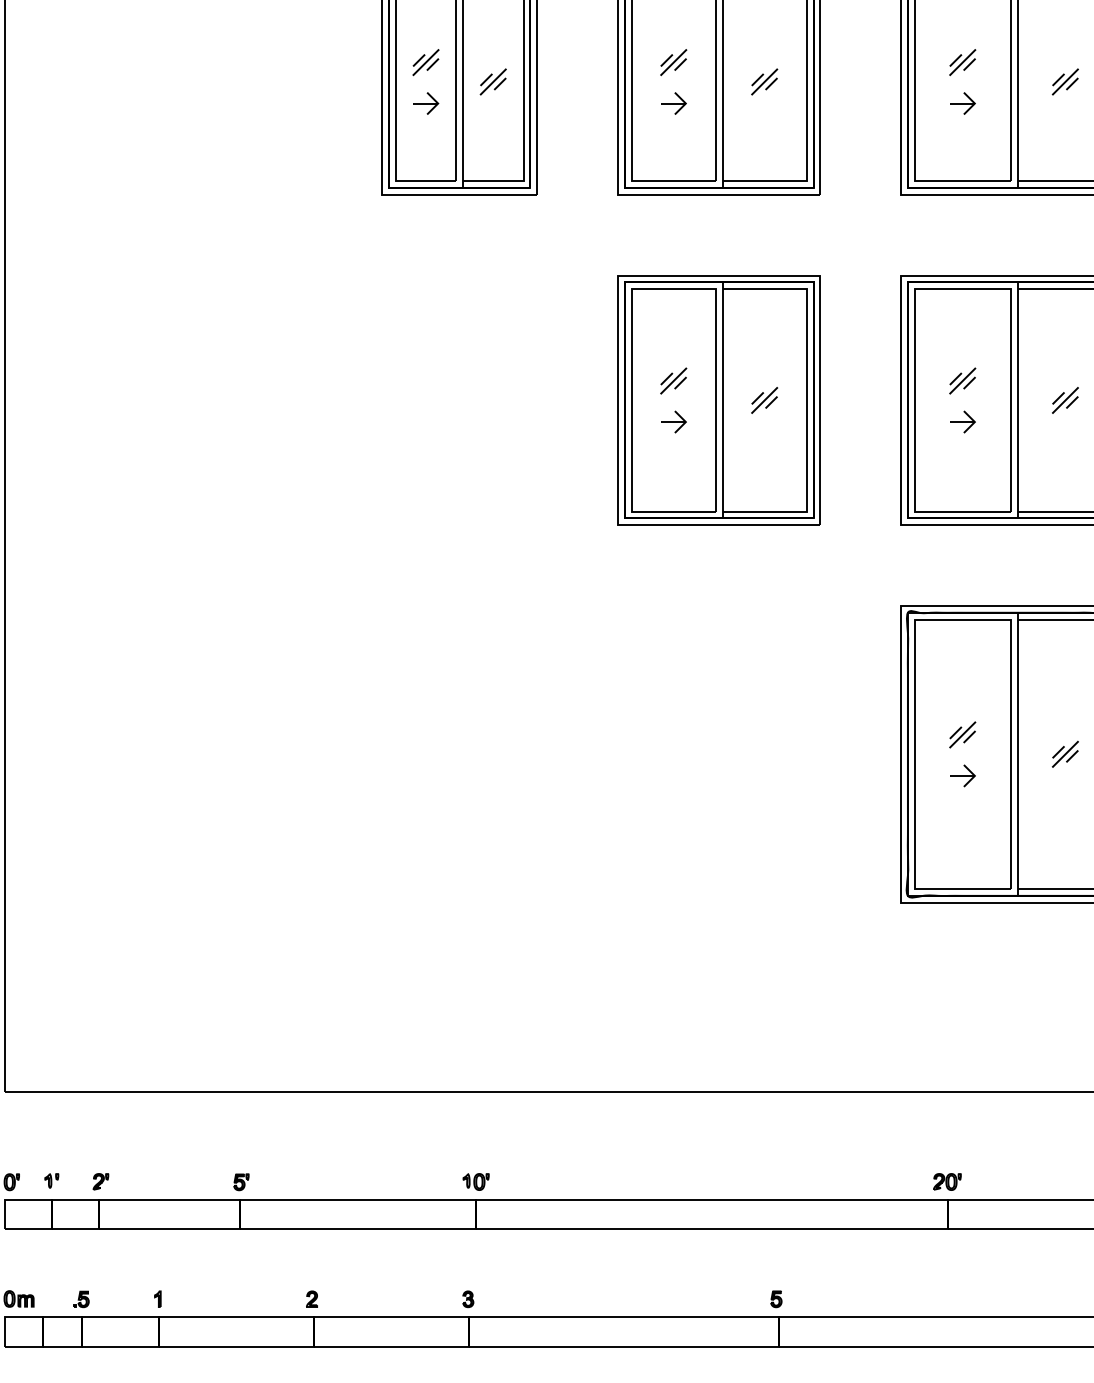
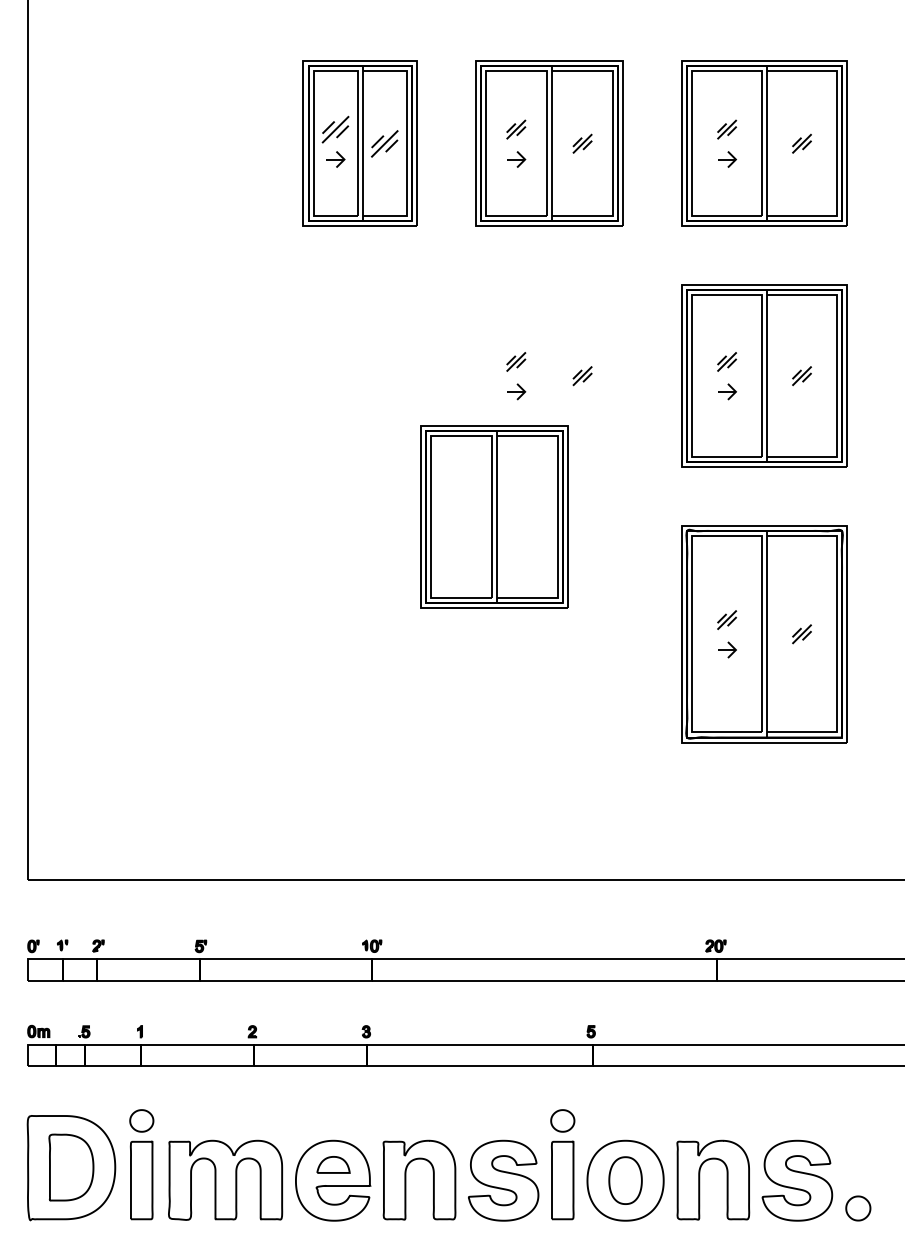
part: (425, 62) -> (335, 129), size x1.4
part: (493, 81) -> (384, 143), size x1.4
part: (719, 399) -> (494, 516), moved

